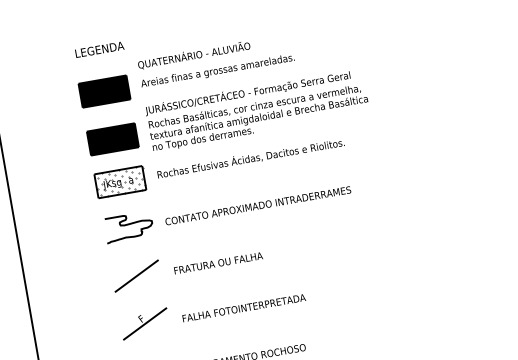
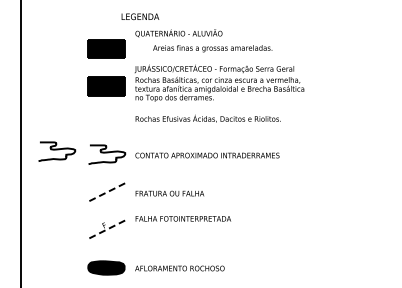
text: (99, 49) -> (140, 16), moved
text: (217, 71) -> (212, 48), moved
part: (120, 182) -> (106, 119), removed
curve: (64, 233) -> (57, 150), added
line: (136, 276) -> (106, 192), solid -> dashed
text: (242, 307) -> (182, 218), moved
line: (145, 323) -> (106, 229), solid -> dashed

